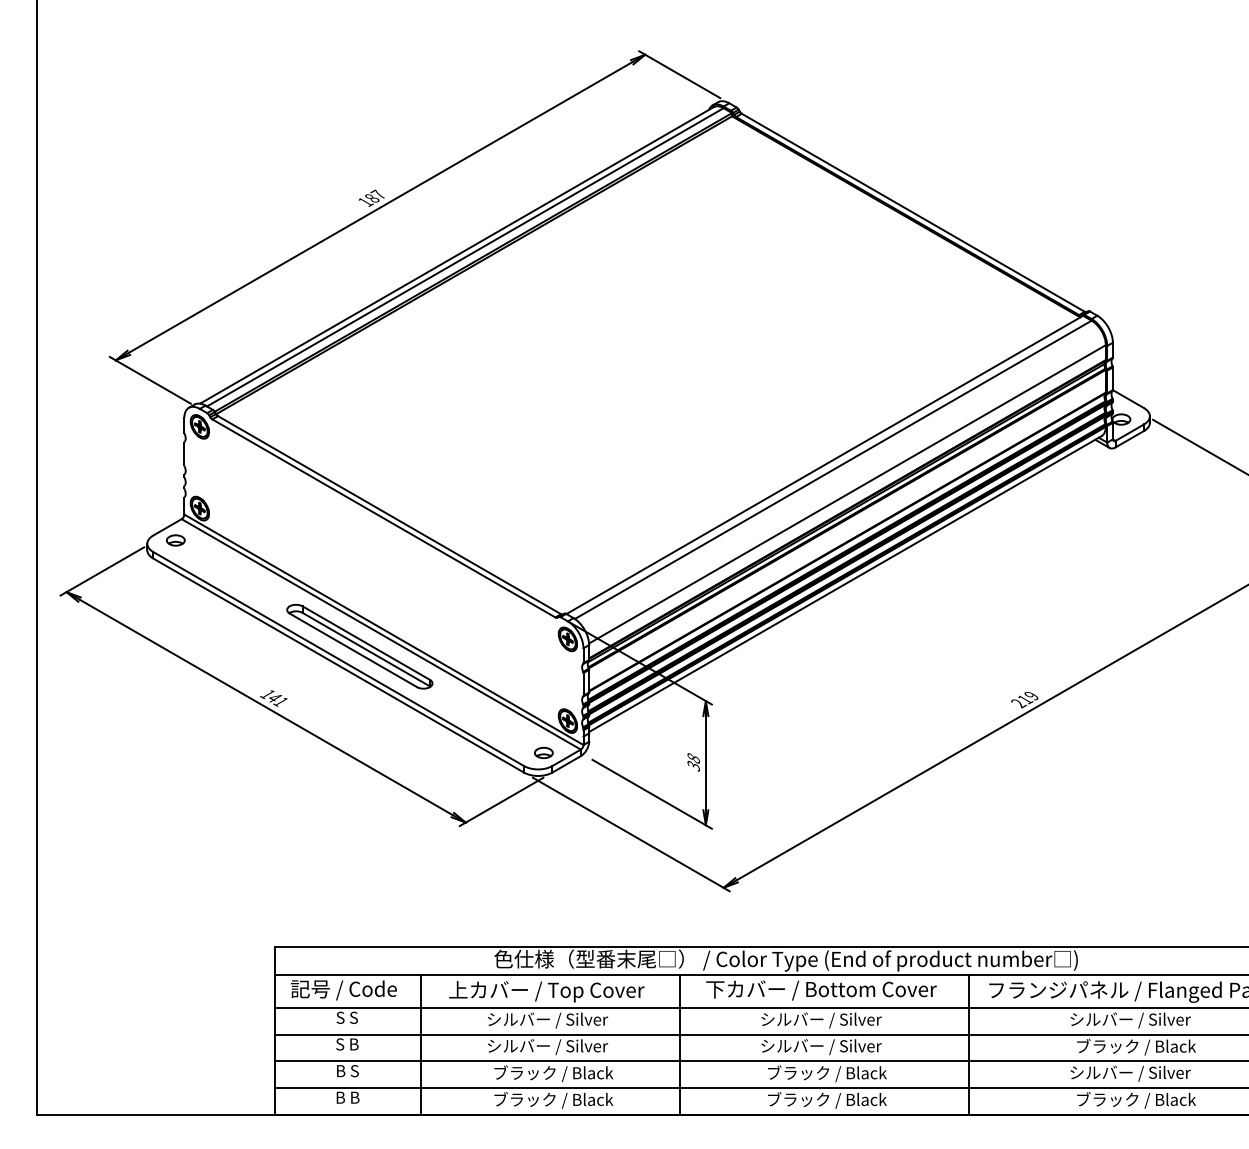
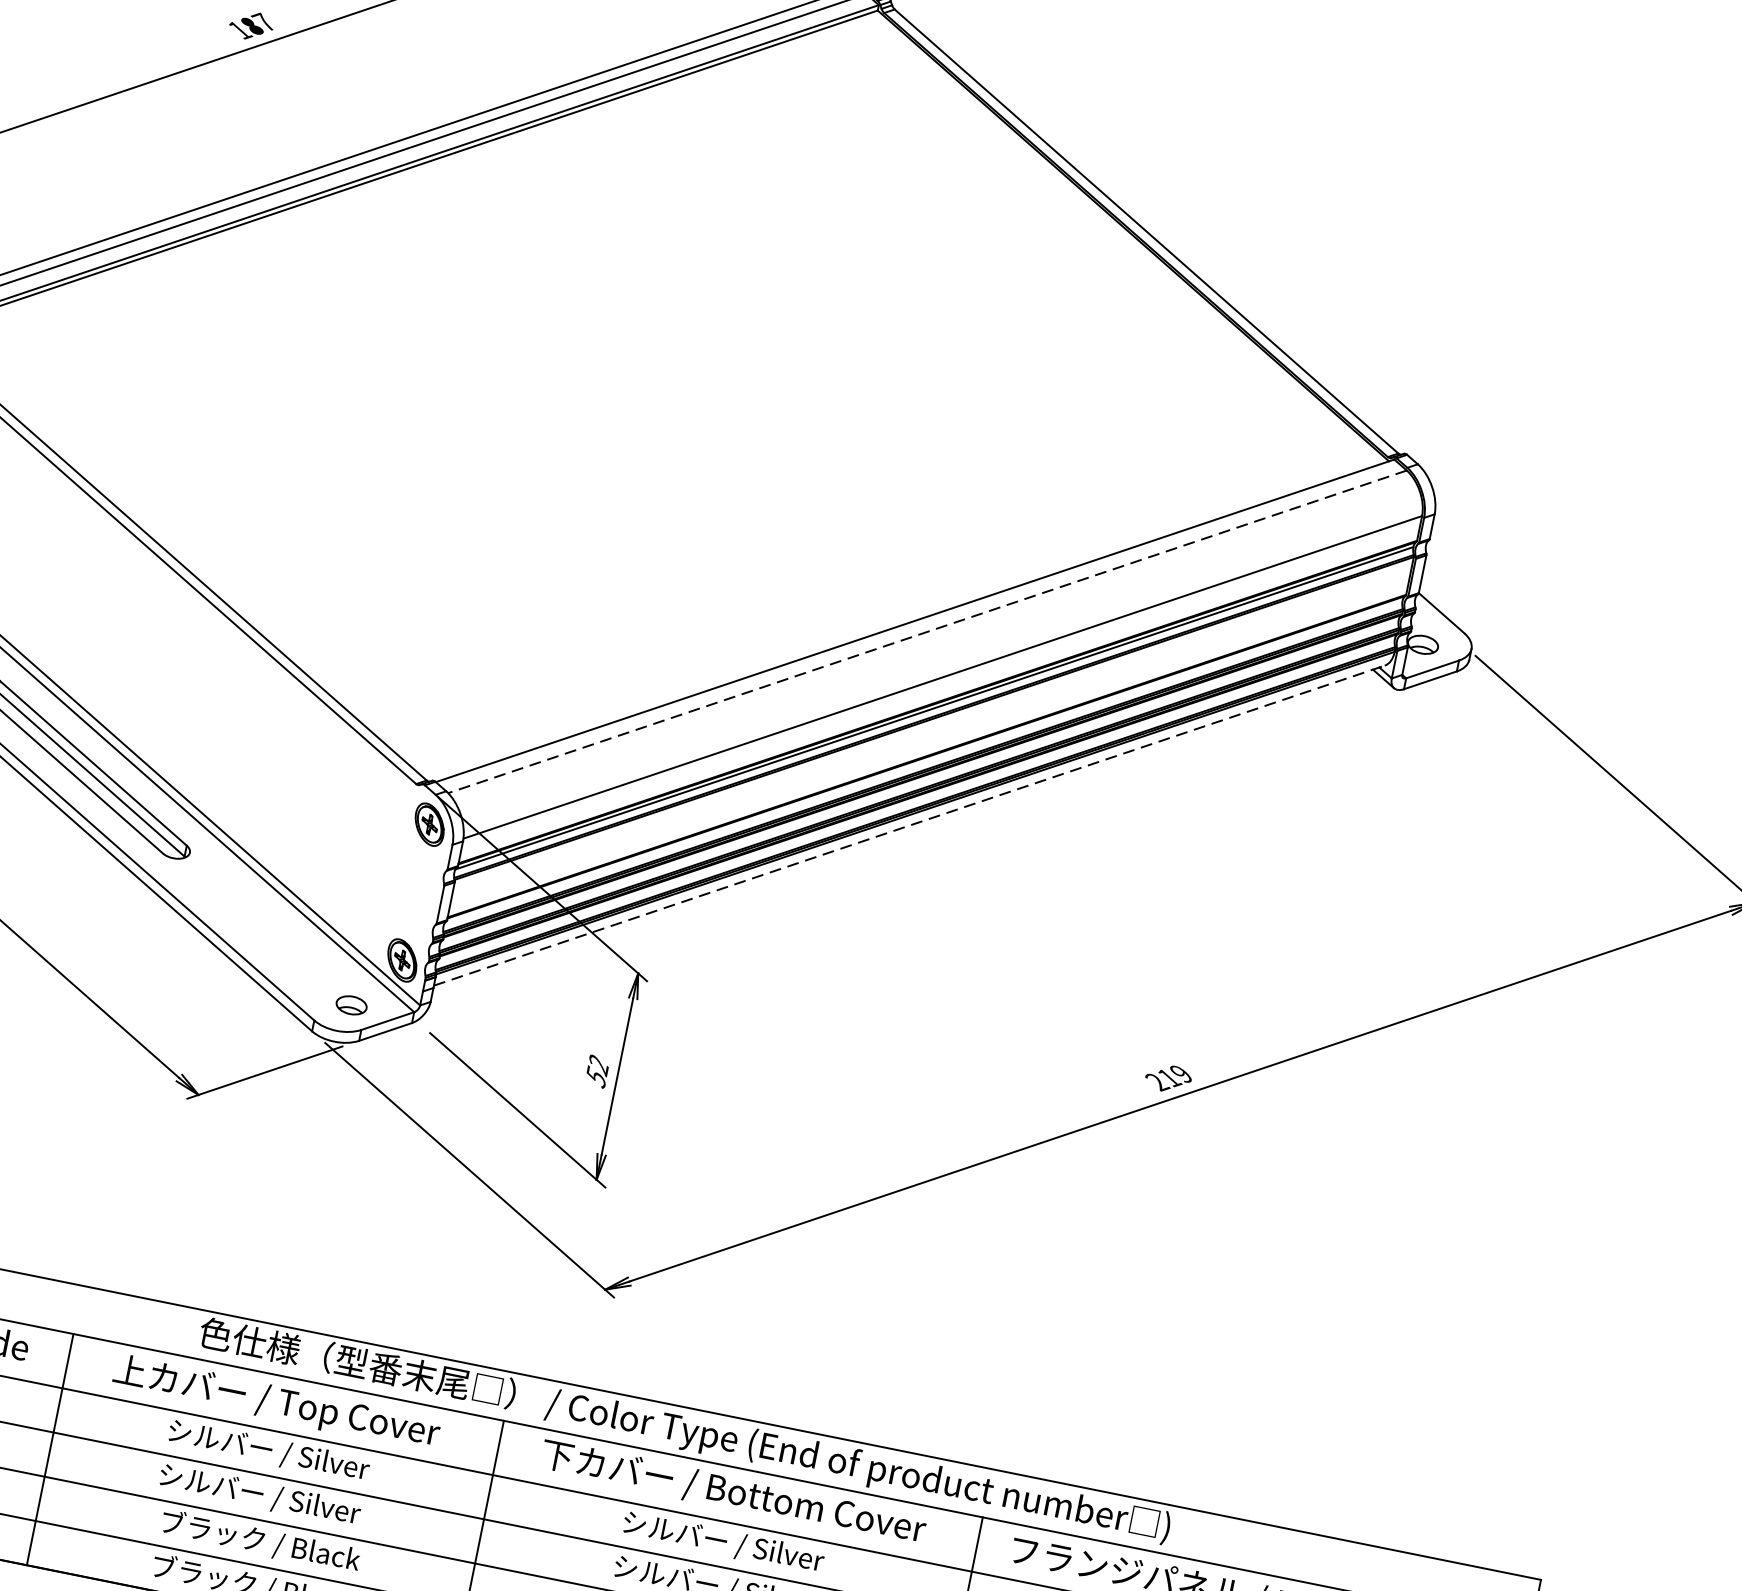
line: (832, 470) -> (925, 632), solid -> dashed
line: (845, 584) -> (909, 826), solid -> dashed
text: (693, 760) -> (597, 1068), 38 -> 52

